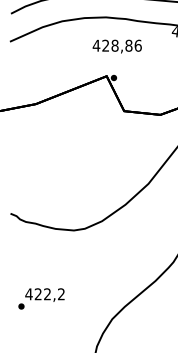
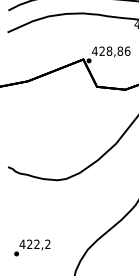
text: (116, 46) -> (110, 51), moved
text: (41, 298) -> (32, 247), moved

